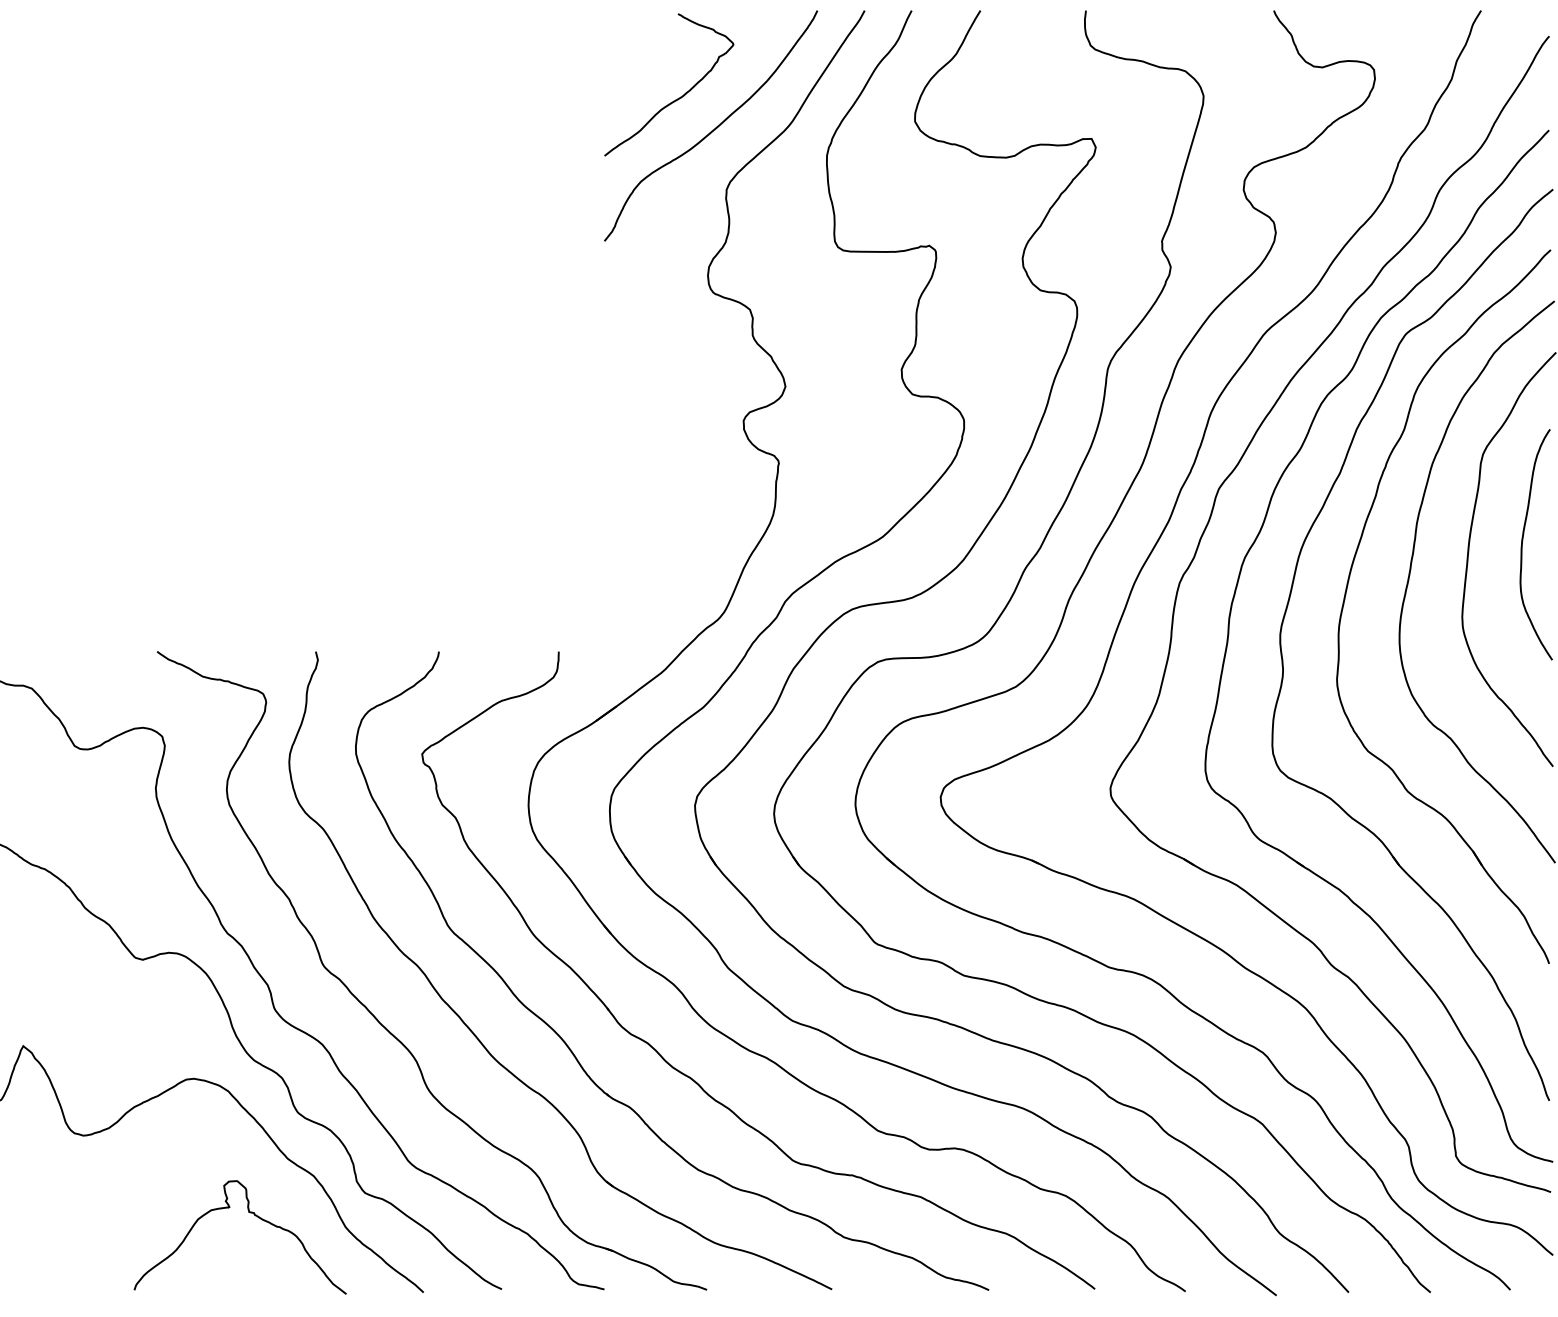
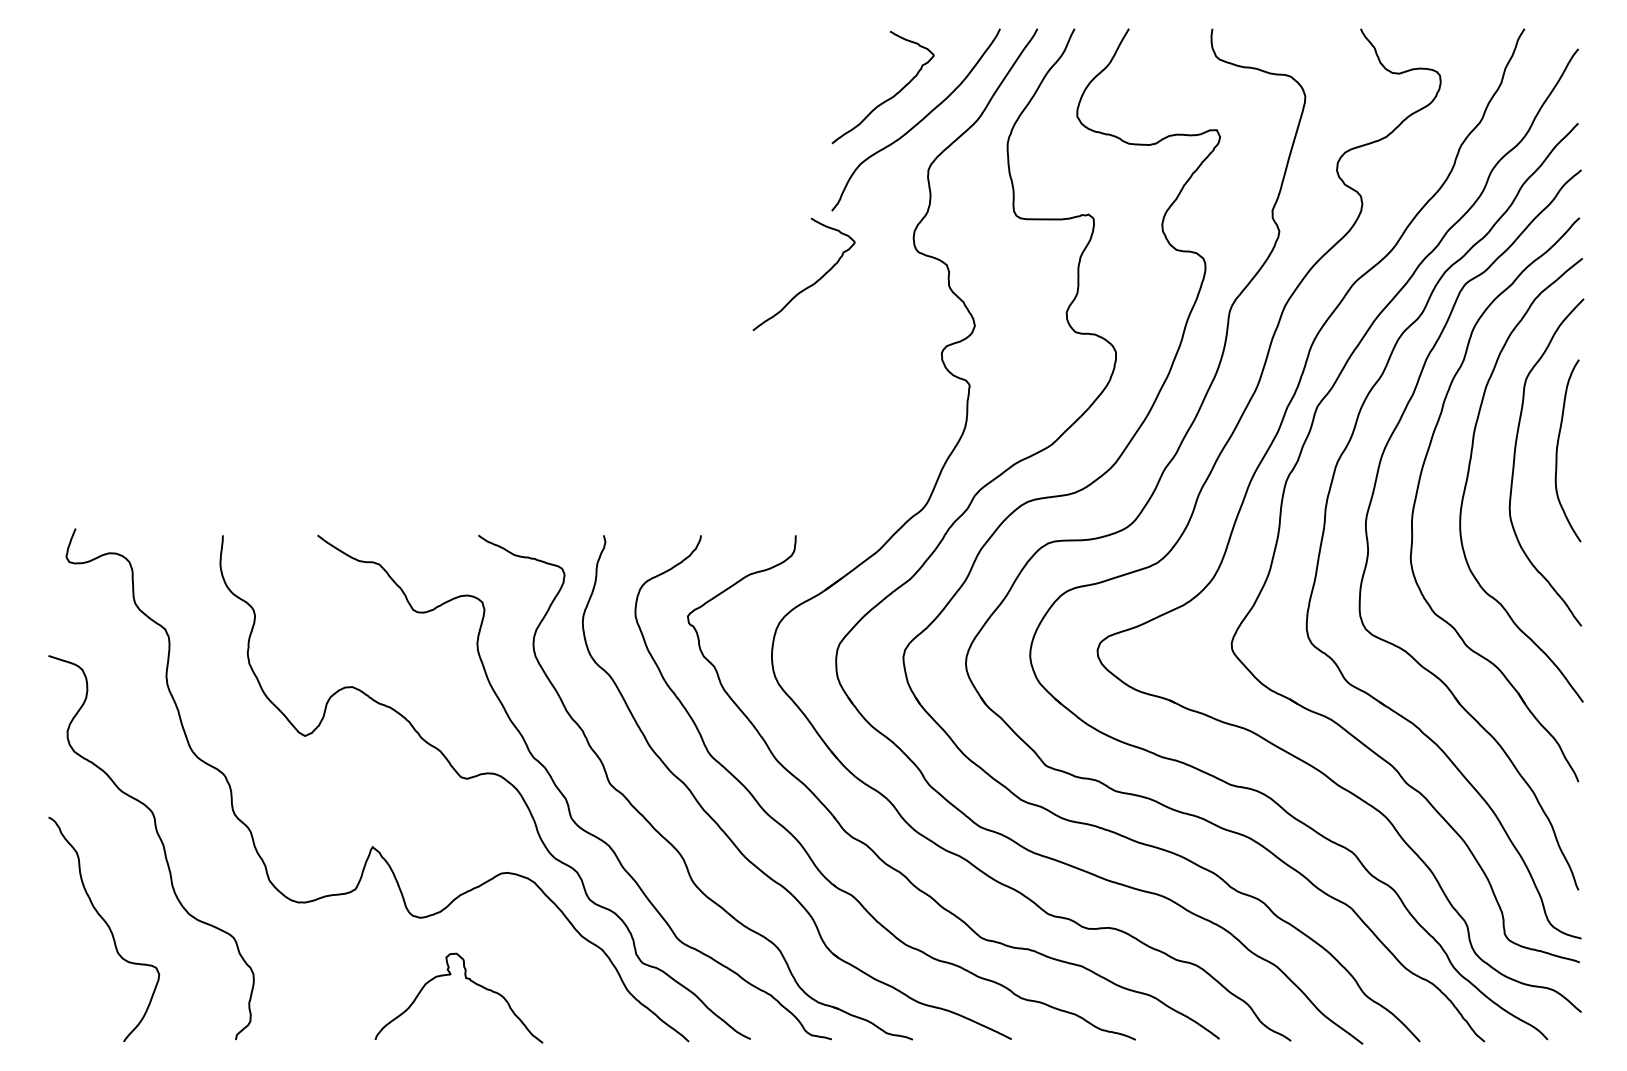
curve: (576, 335) -> (809, 285), added
curve: (249, 1213) -> (466, 979), moved

